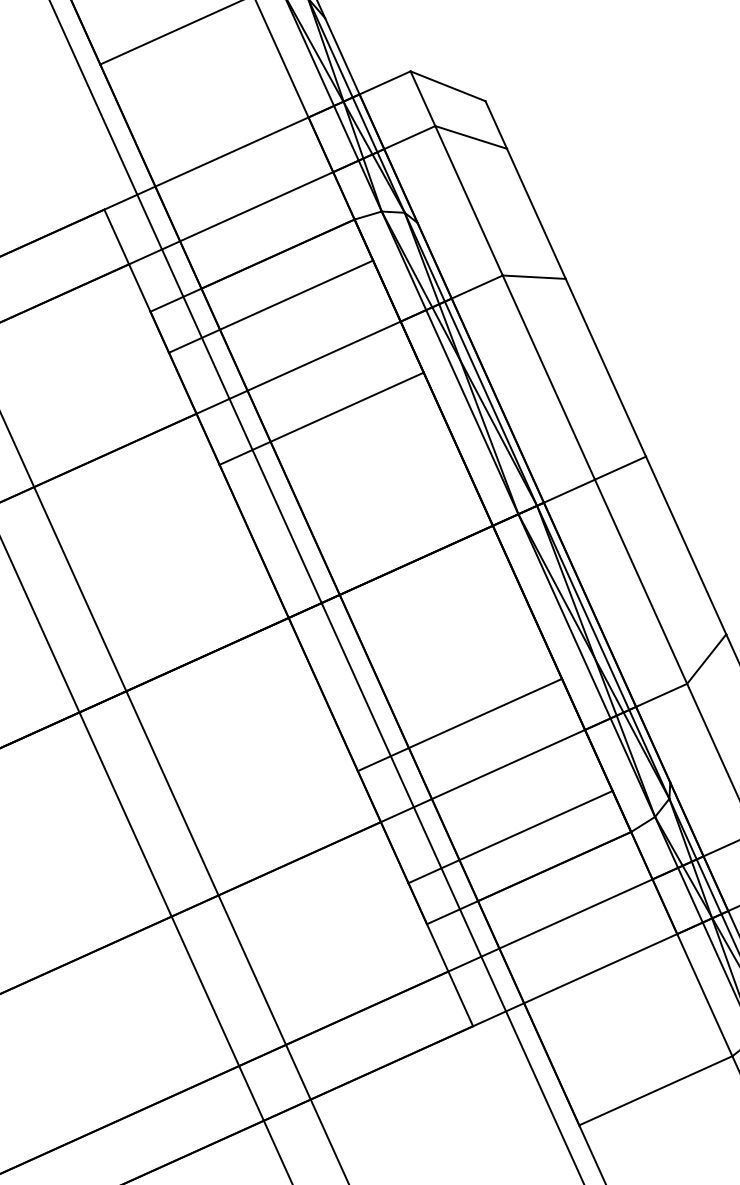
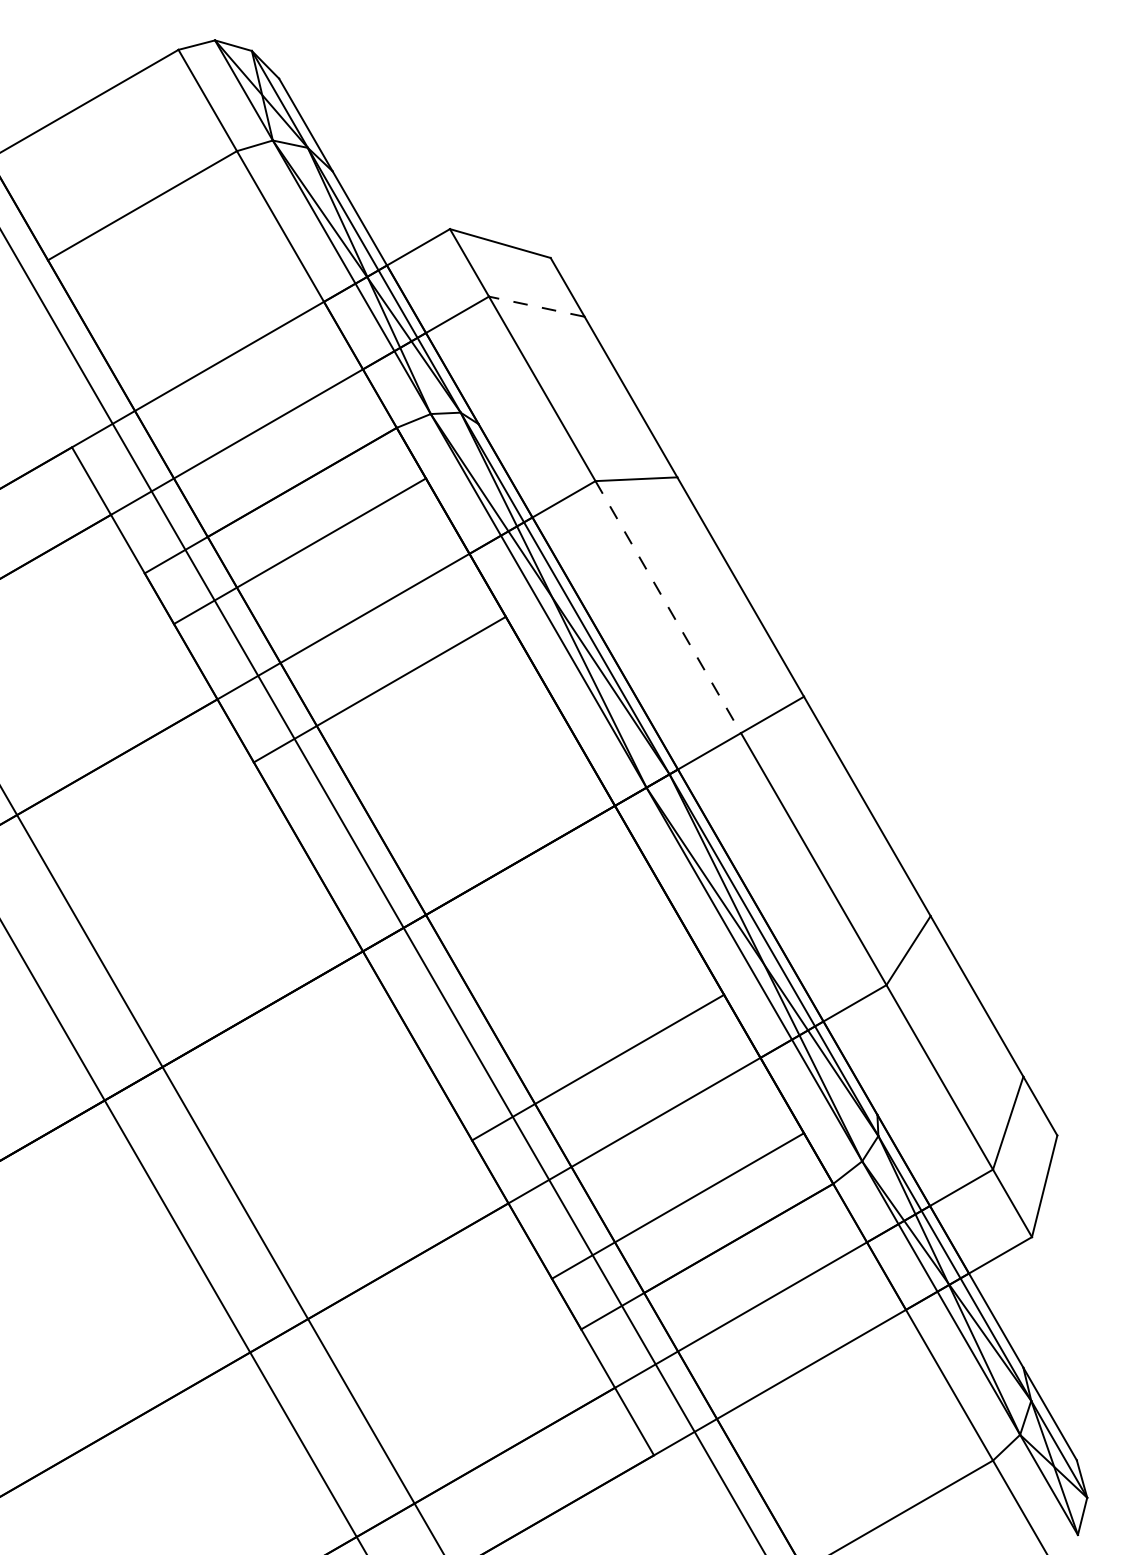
line: (470, 137) -> (536, 306), solid -> dashed
line: (549, 377) -> (668, 607), solid -> dashed

